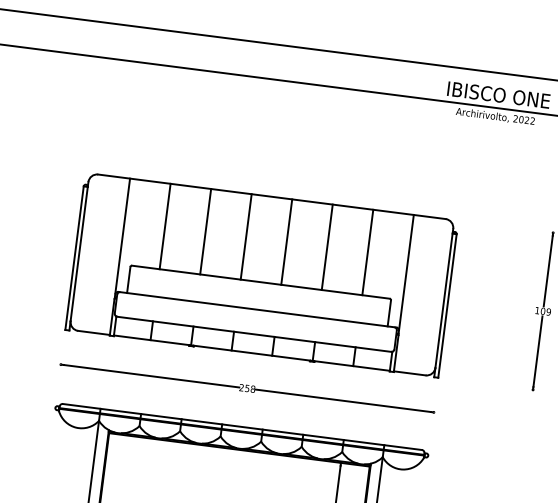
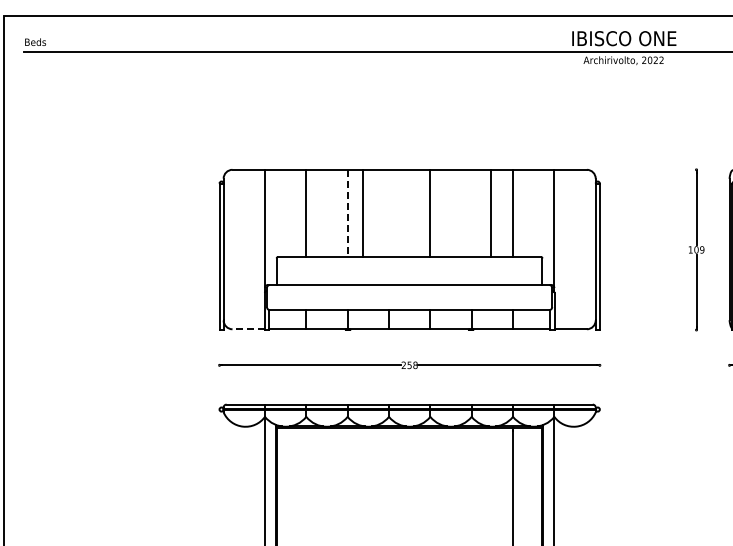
line: (205, 231) -> (347, 213), solid -> dashed
line: (246, 236) -> (363, 212), moved
line: (327, 246) -> (490, 212), moved
line: (93, 333) -> (248, 329), solid -> dashed

